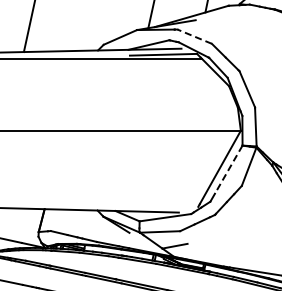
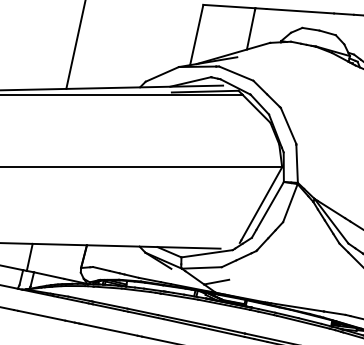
line: (194, 36) -> (236, 73), dashed -> solid
line: (229, 169) -> (270, 205), dashed -> solid

